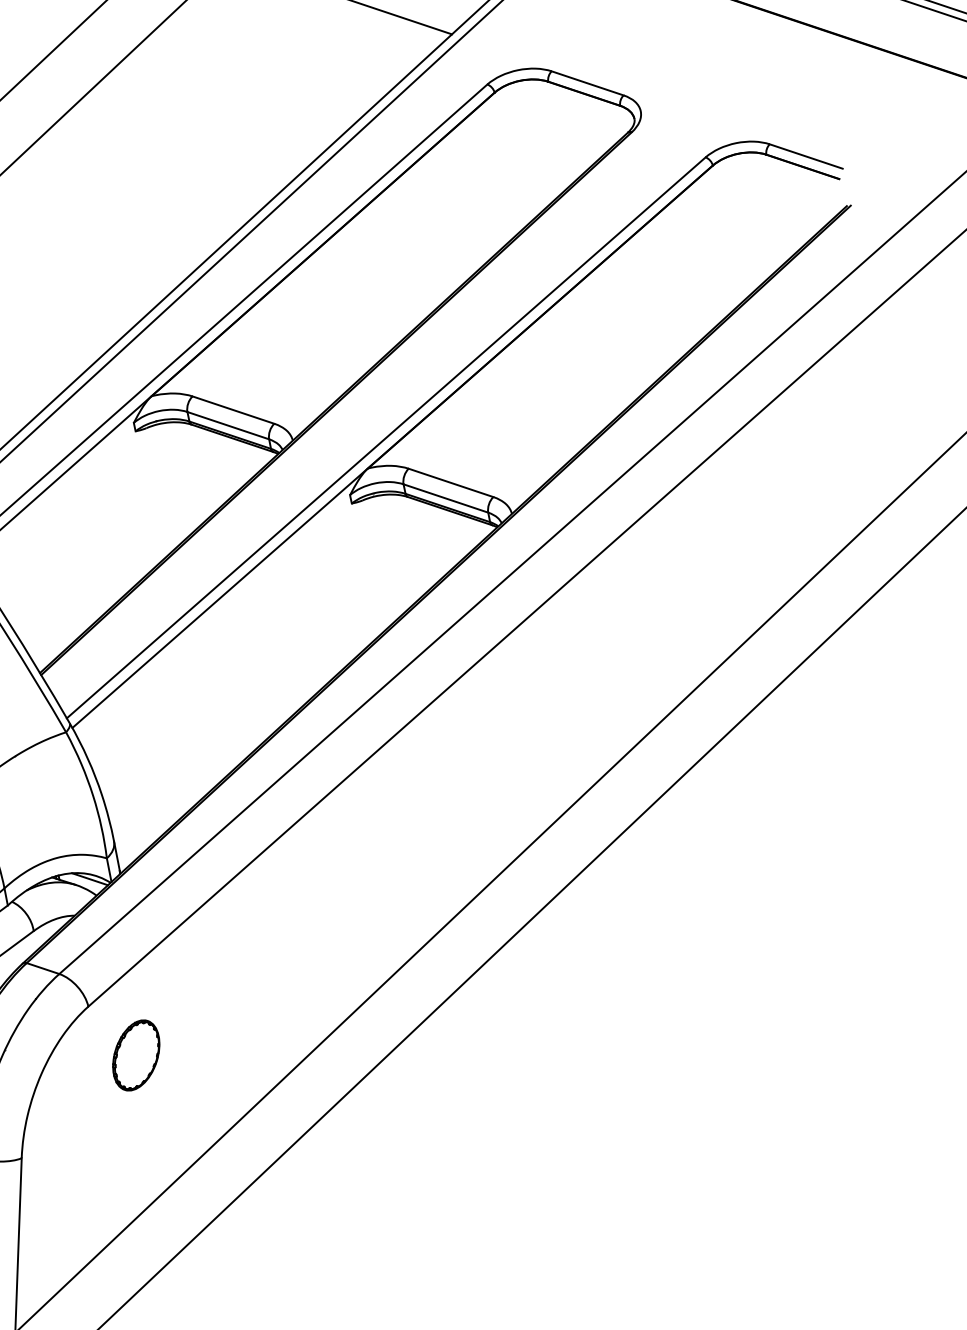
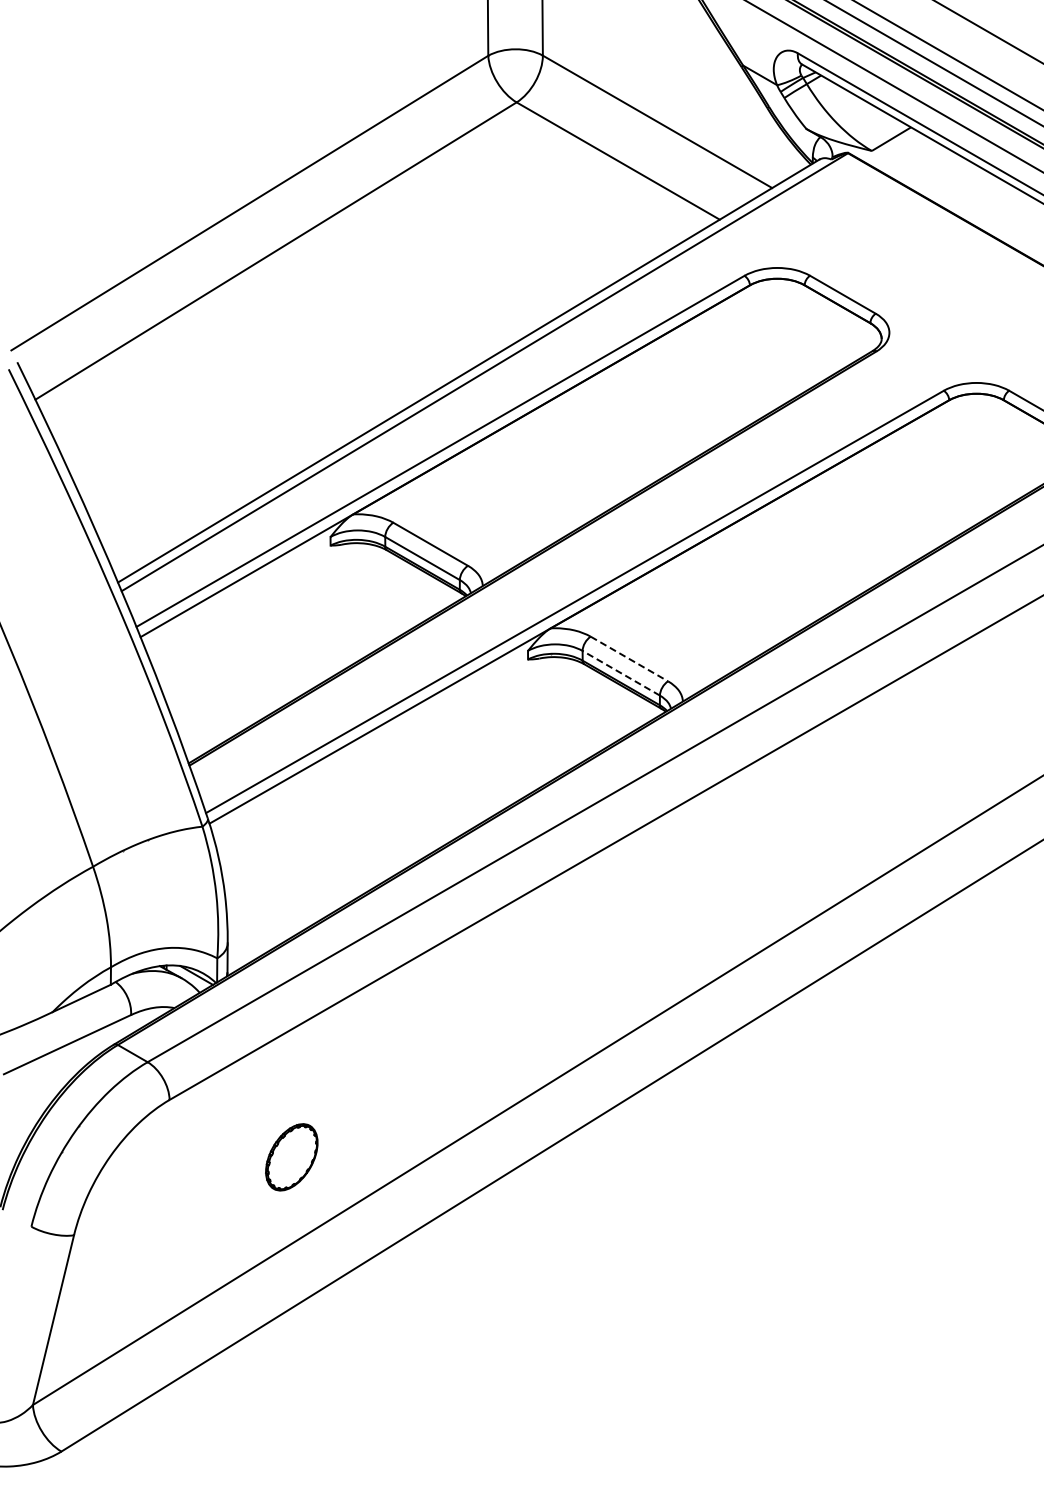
line: (451, 483) -> (629, 659), solid -> dashed
line: (446, 498) -> (621, 673), solid -> dashed
part: (136, 1055) -> (291, 1157), moved

